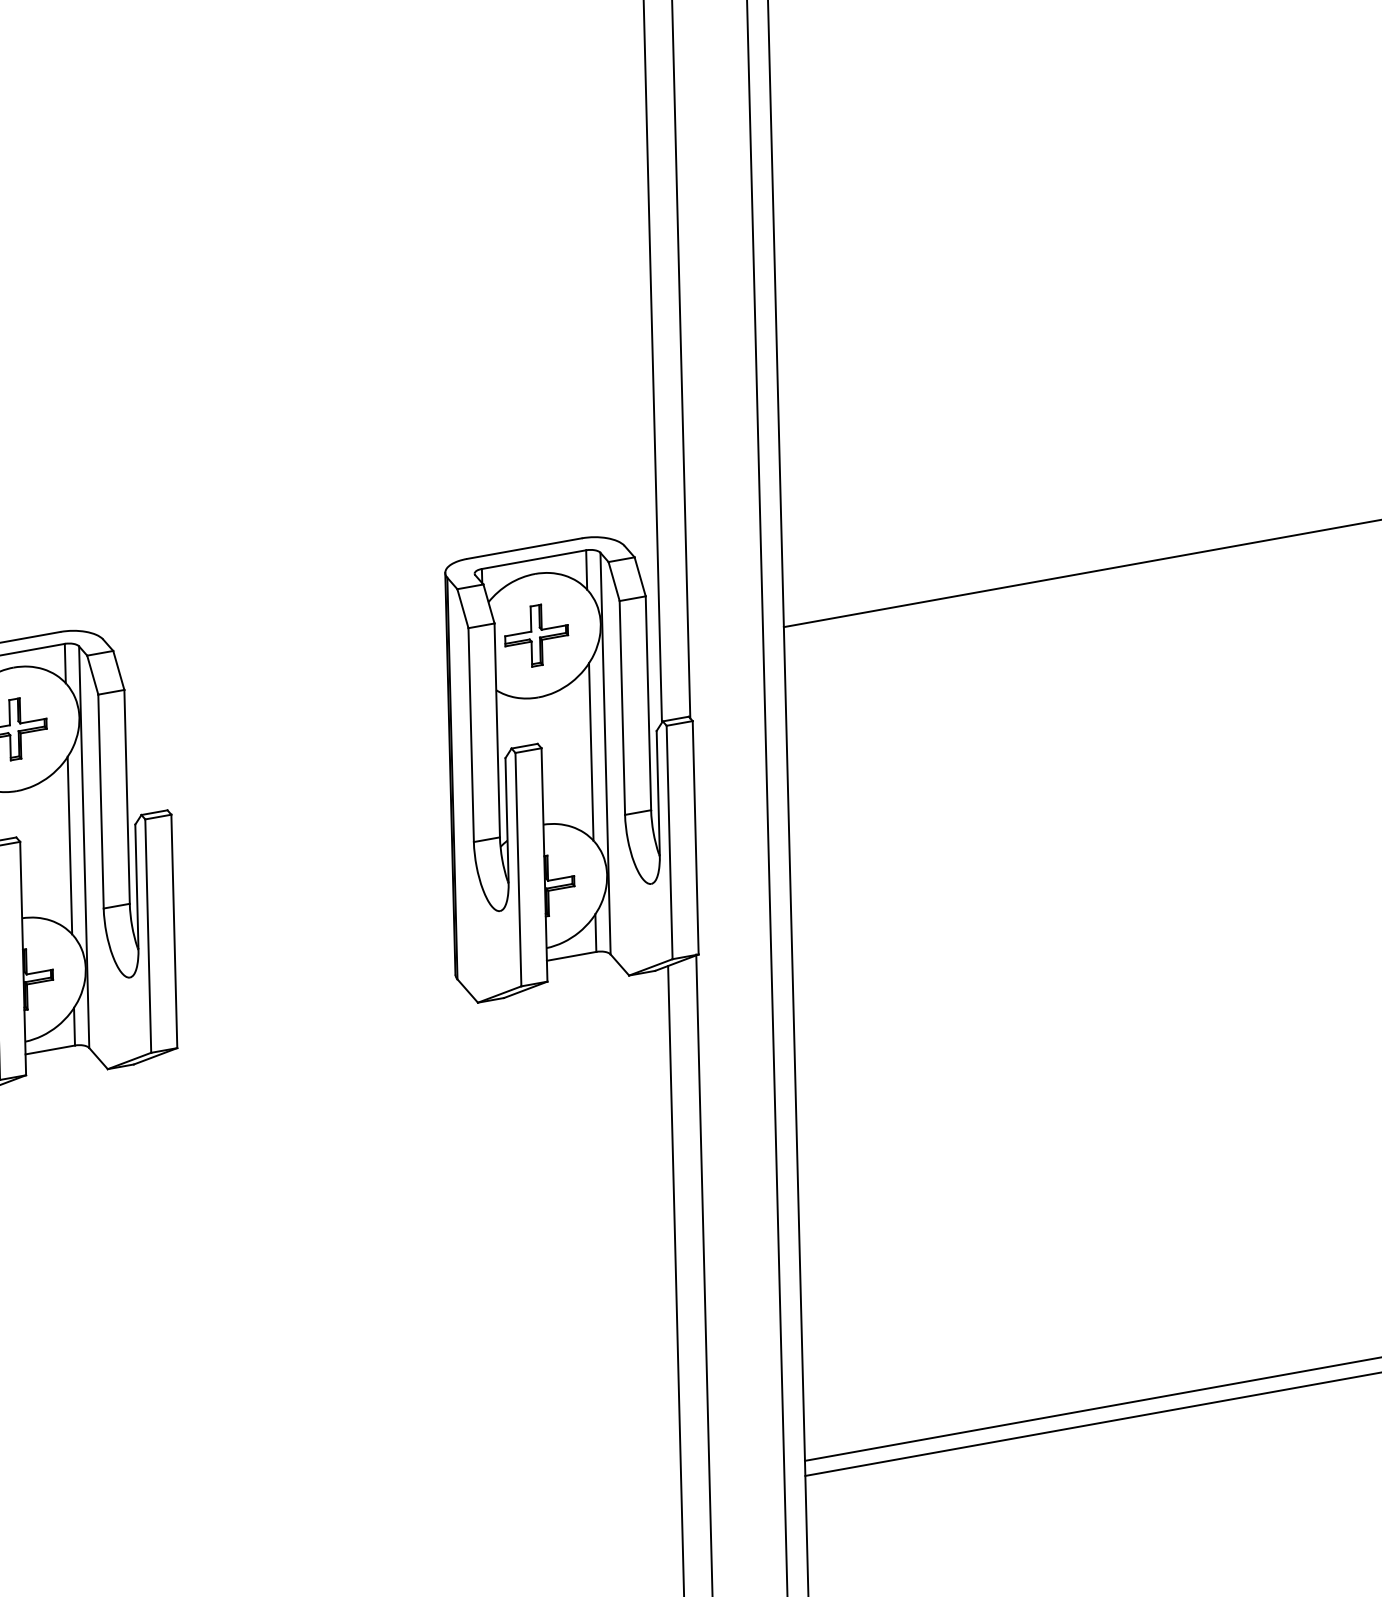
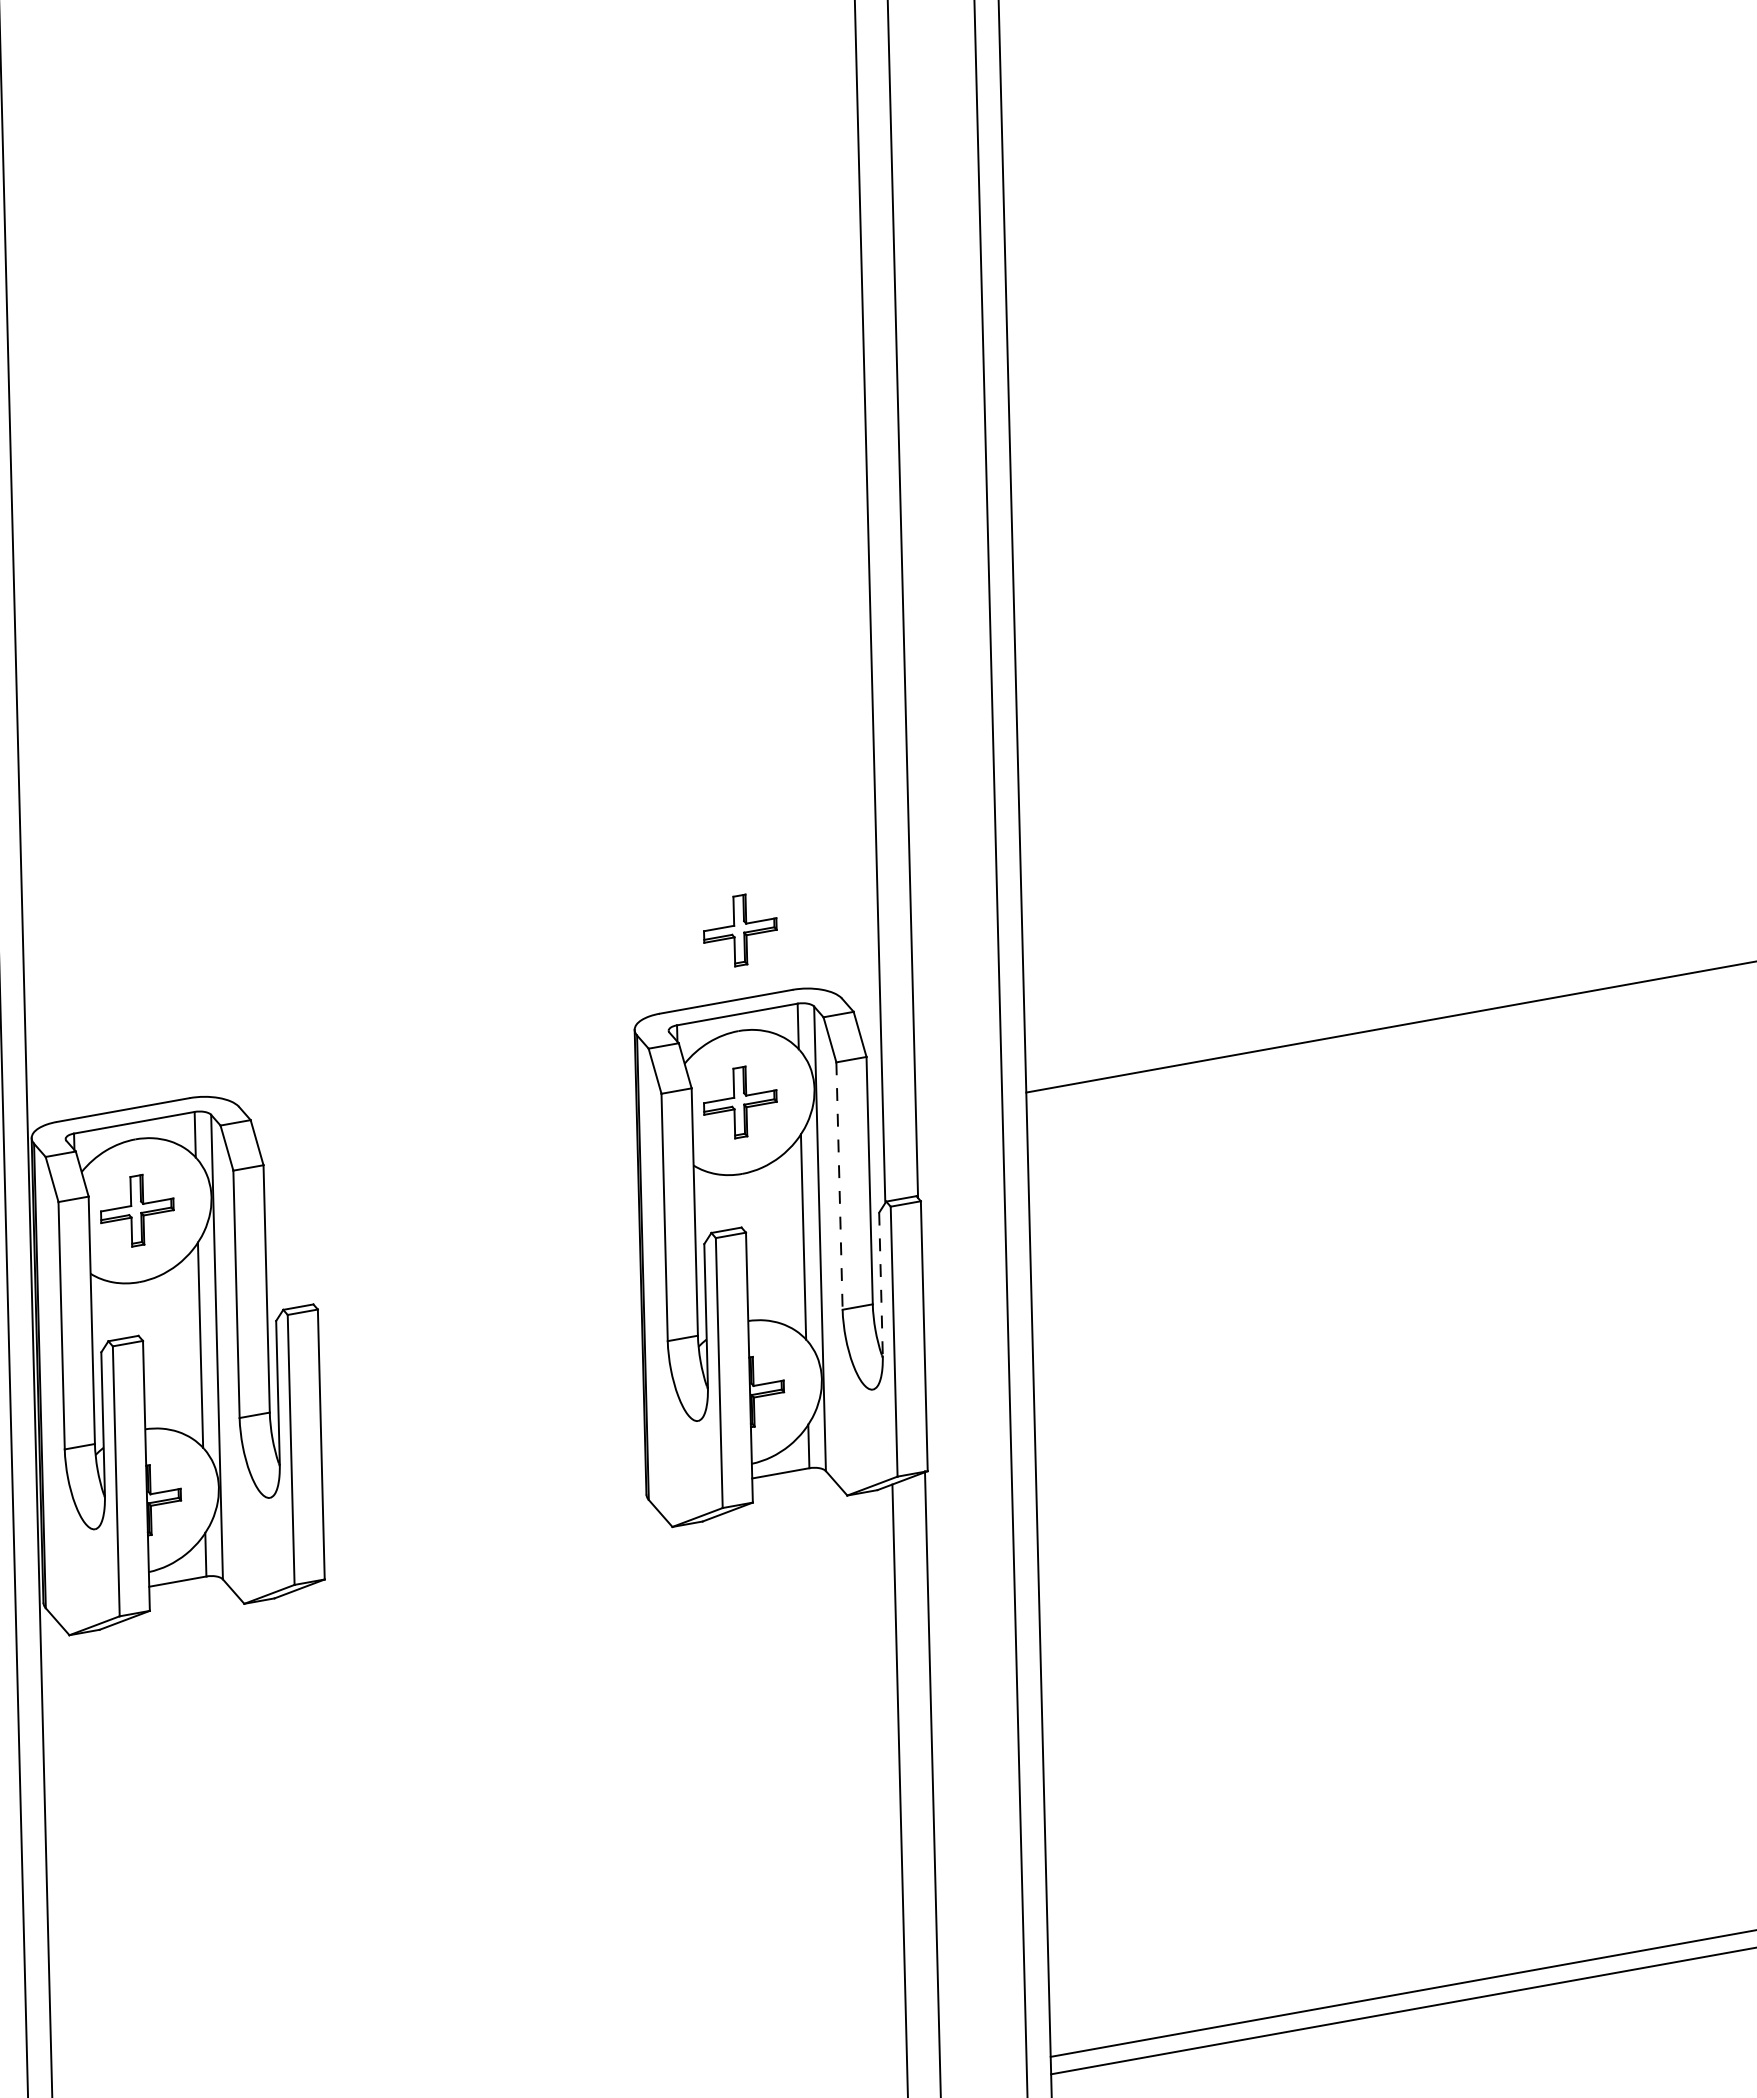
part: (536, 487) -> (740, 930), added
line: (622, 708) -> (839, 1186), solid -> dashed
line: (658, 793) -> (881, 1284), solid -> dashed

